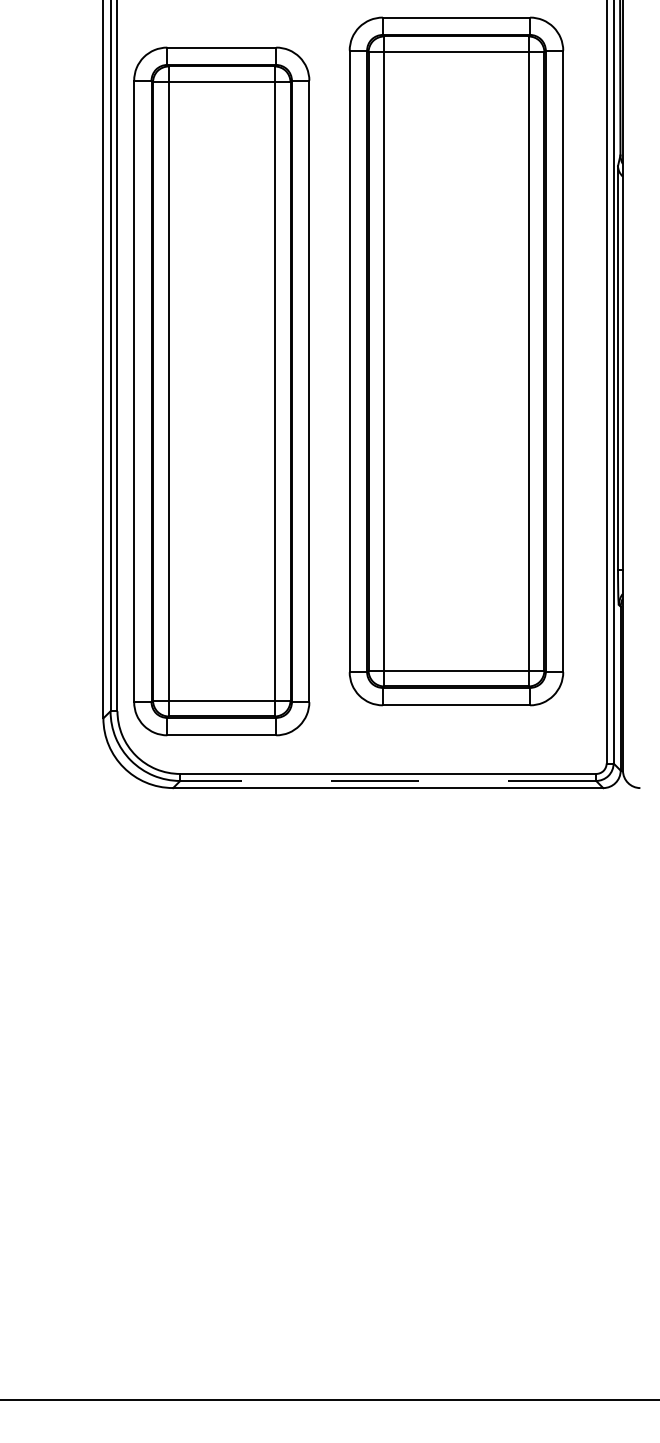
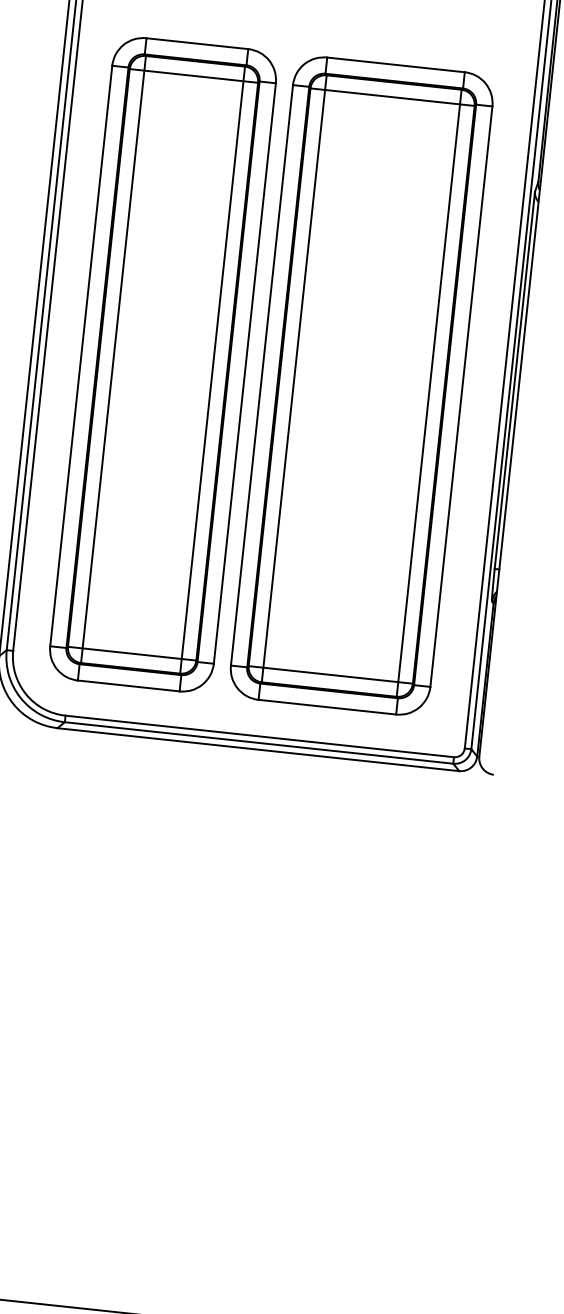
part: (456, 361) -> (361, 386), moved
part: (221, 391) -> (162, 364), moved
line: (388, 780) -> (259, 742), dashed -> solid

